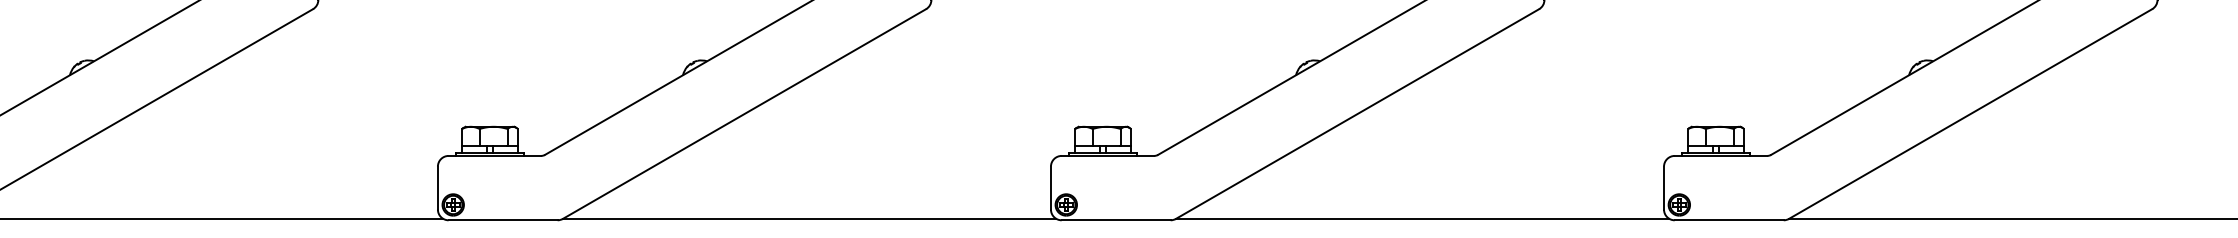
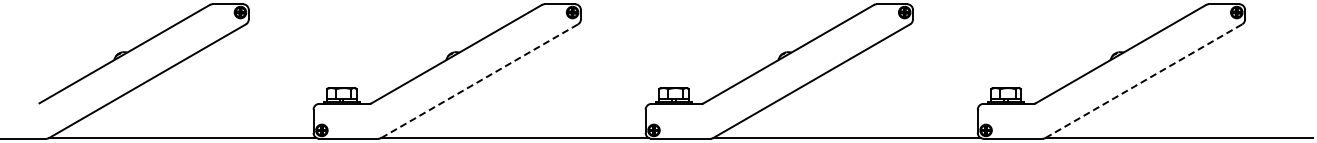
line: (744, 114) -> (479, 81), solid -> dashed
line: (1969, 114) -> (1143, 81), solid -> dashed

